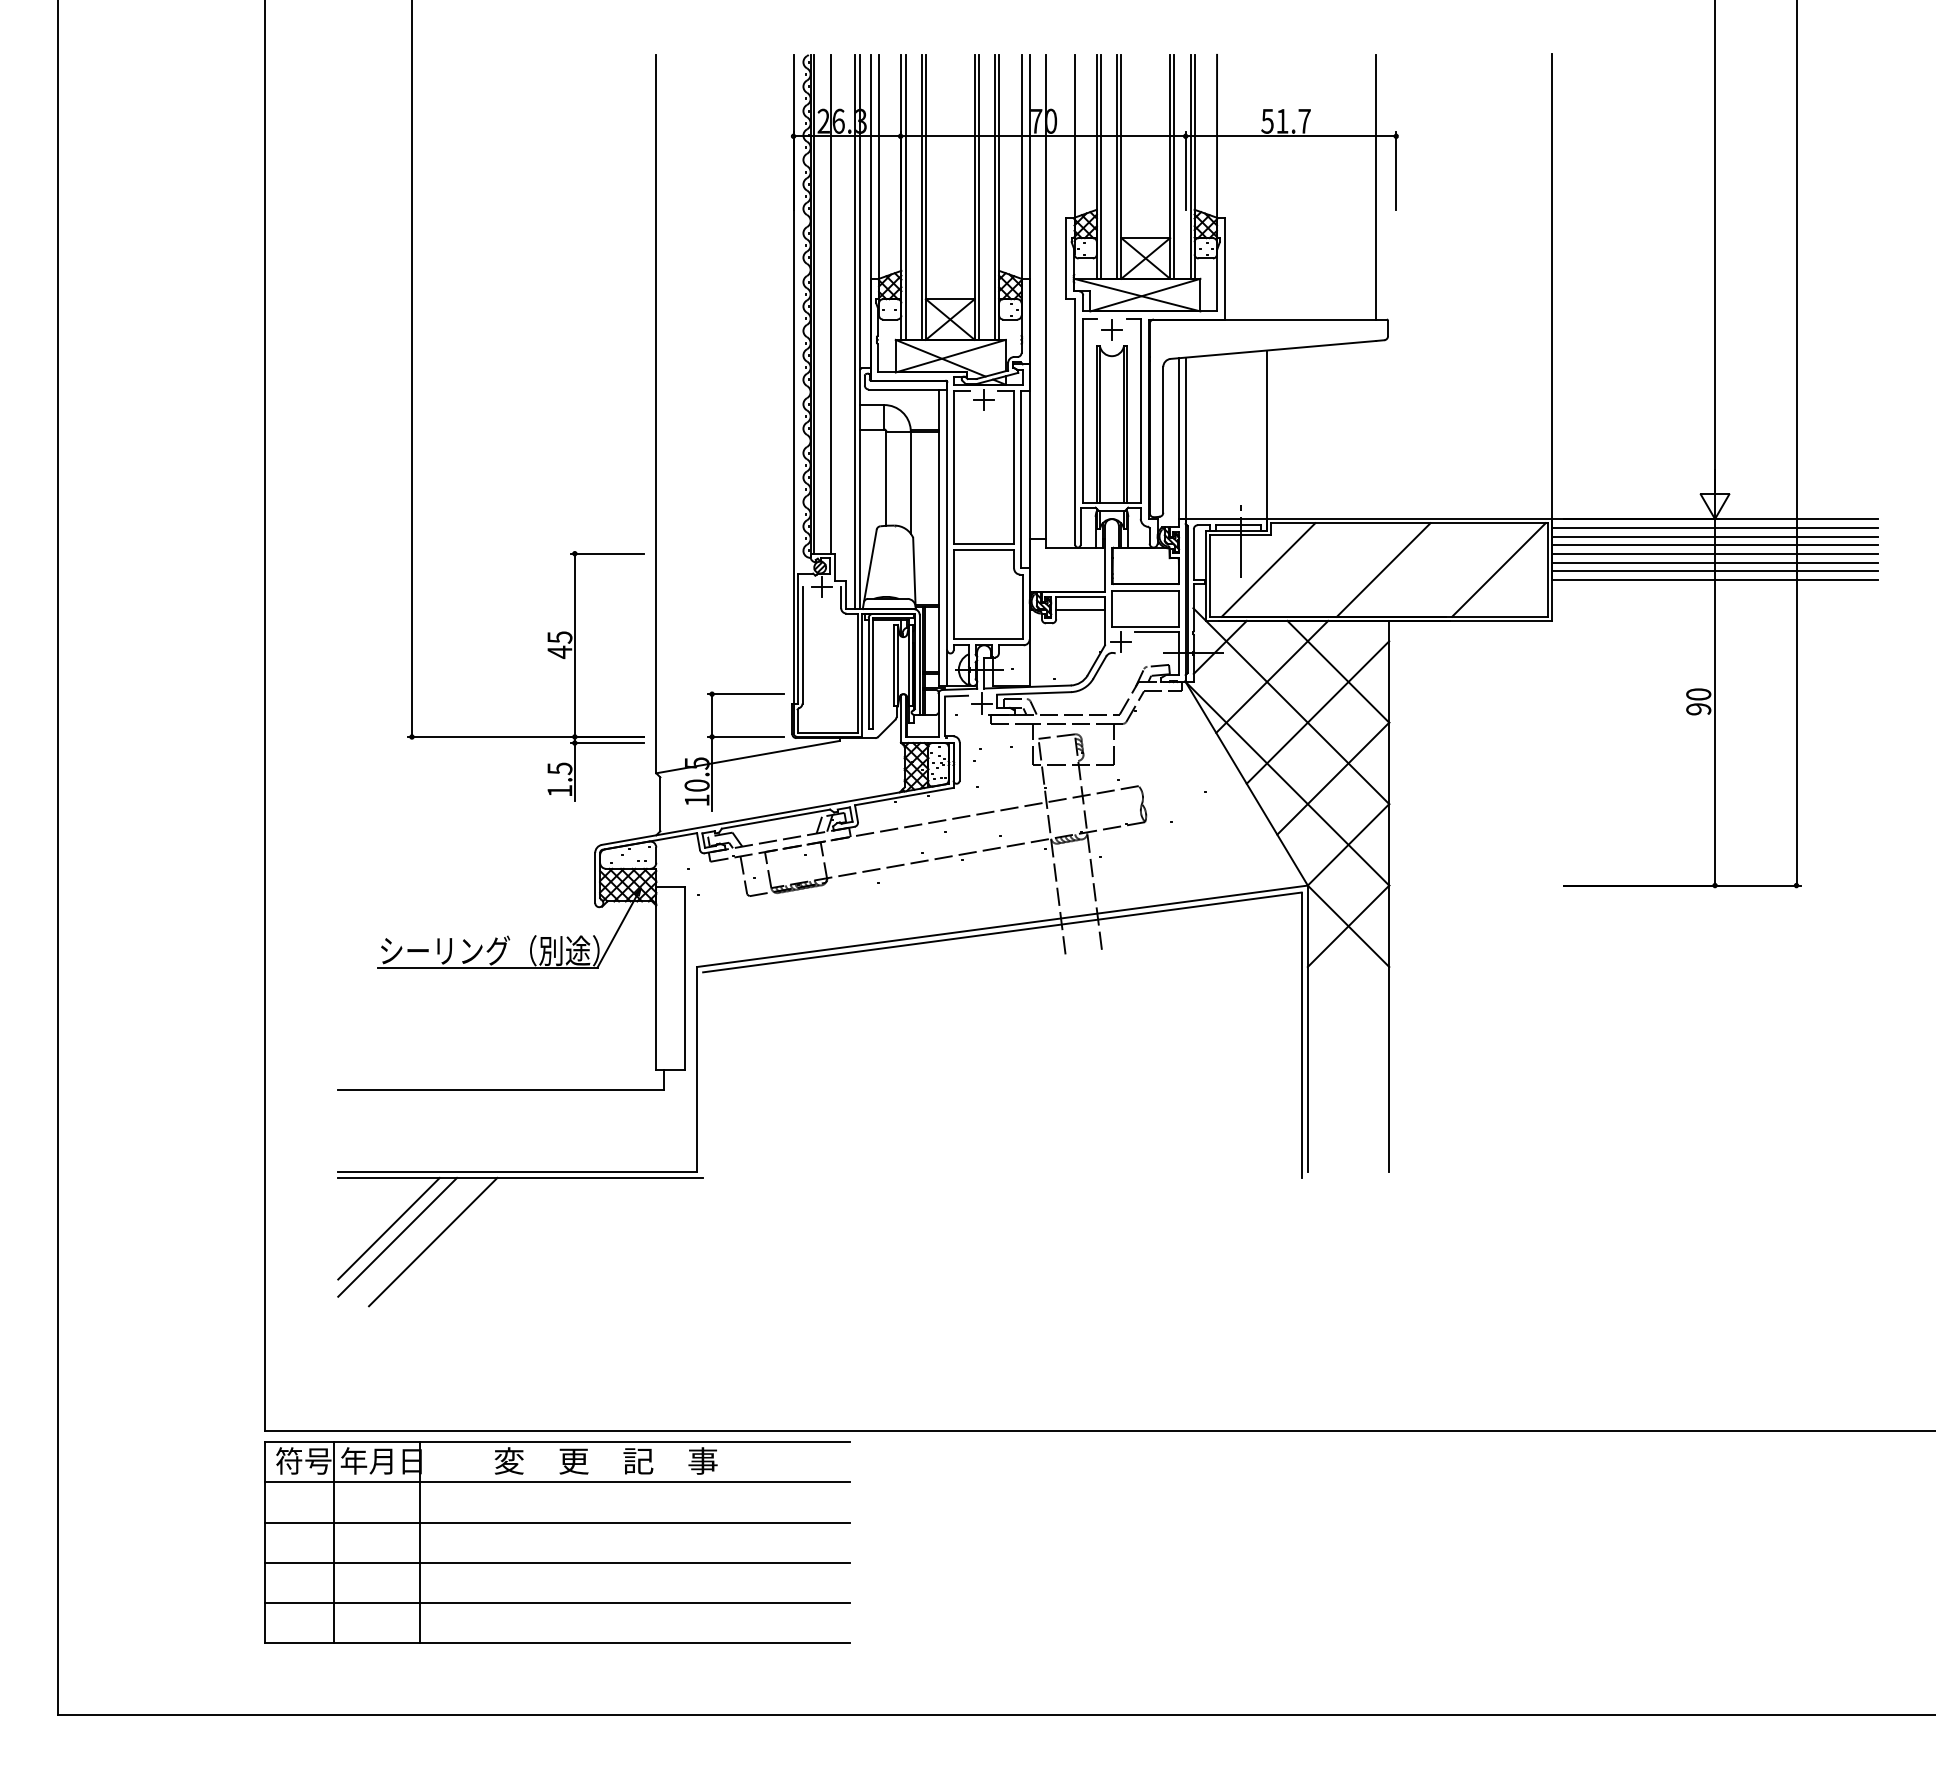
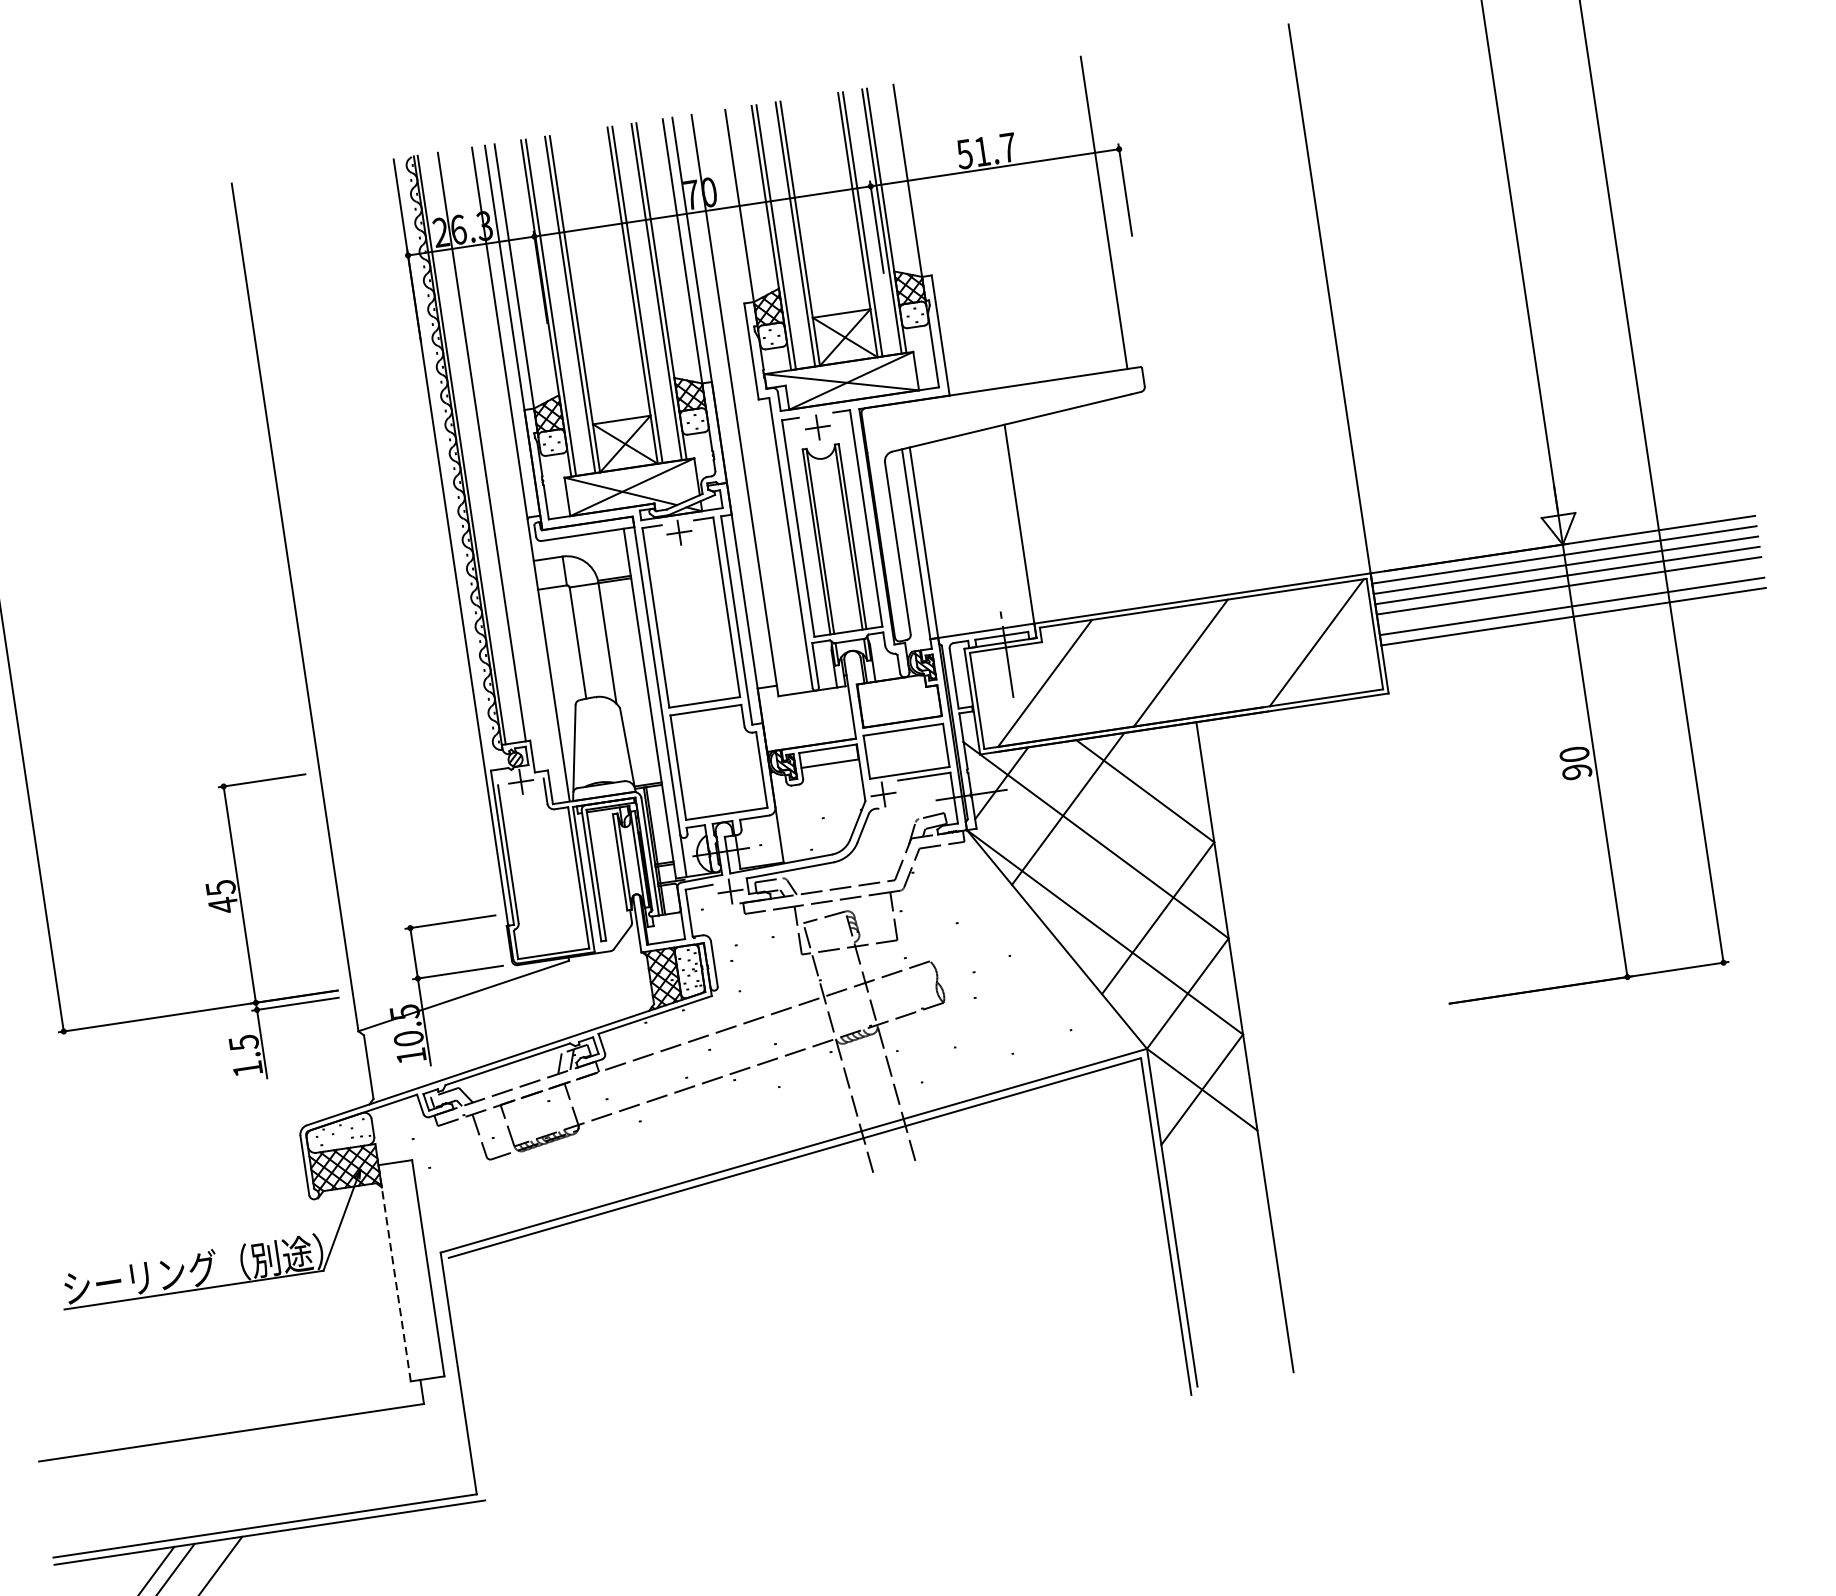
line: (855, 331) -> (515, 474), removed
line: (1714, 562) -> (1569, 595), removed
line: (1317, 712) -> (1127, 842), removed
line: (656, 978) -> (394, 1273), solid -> dashed

